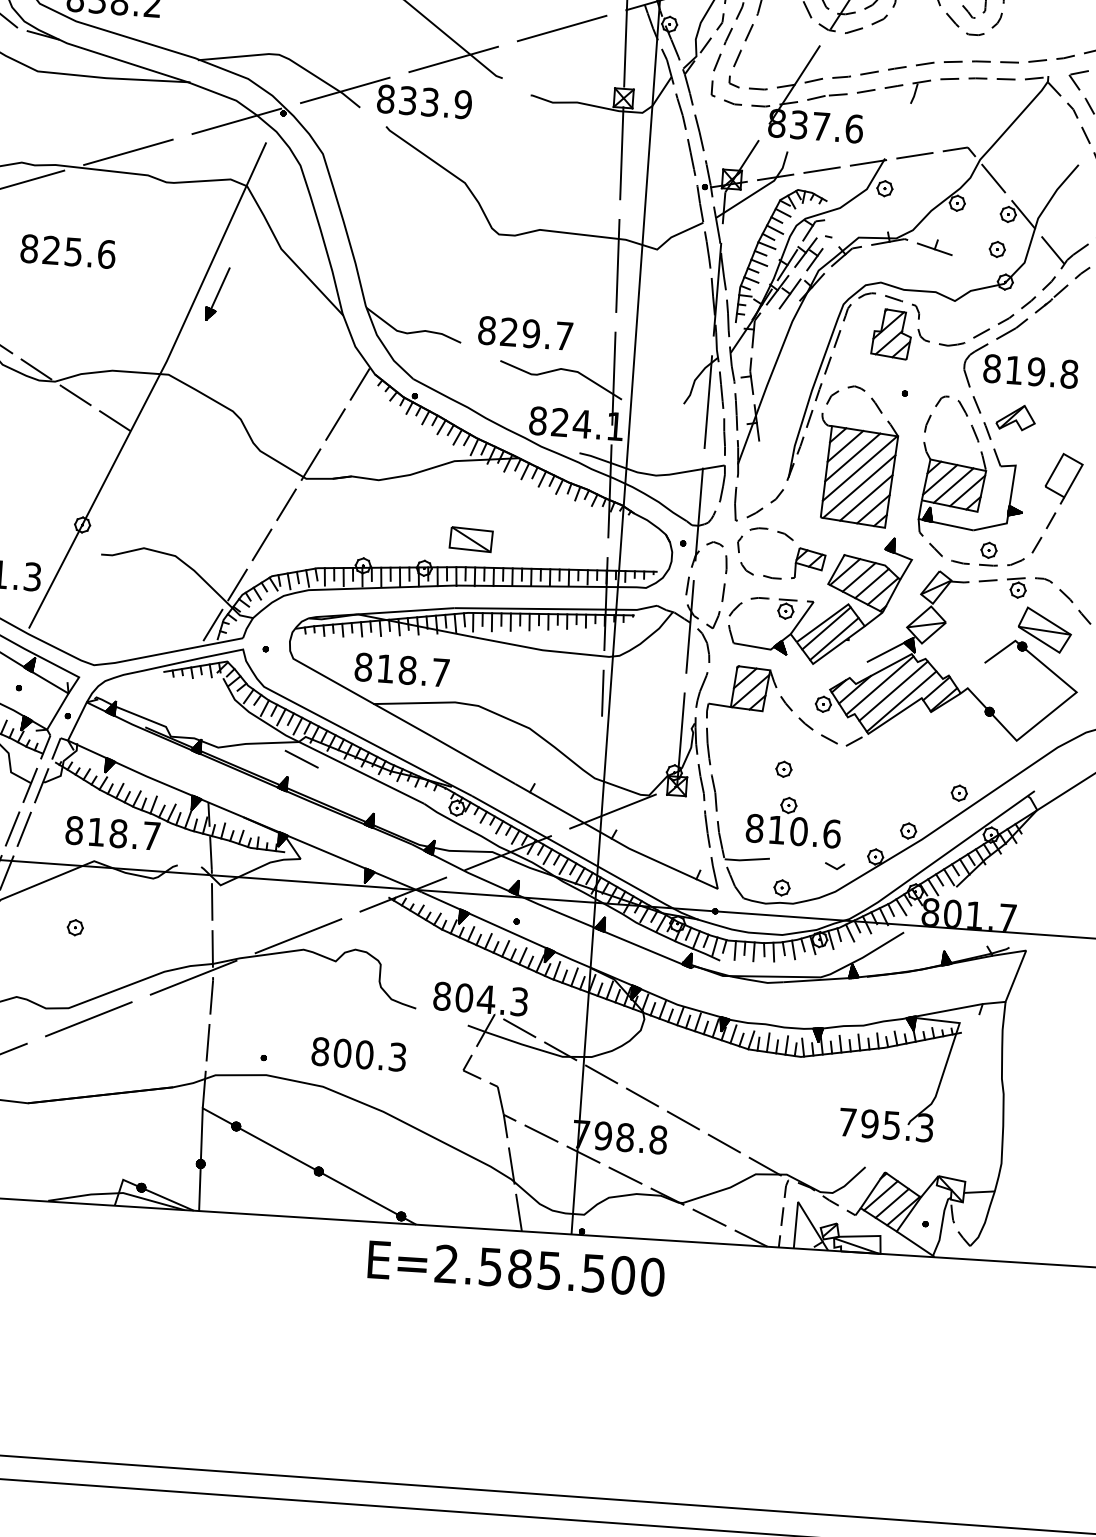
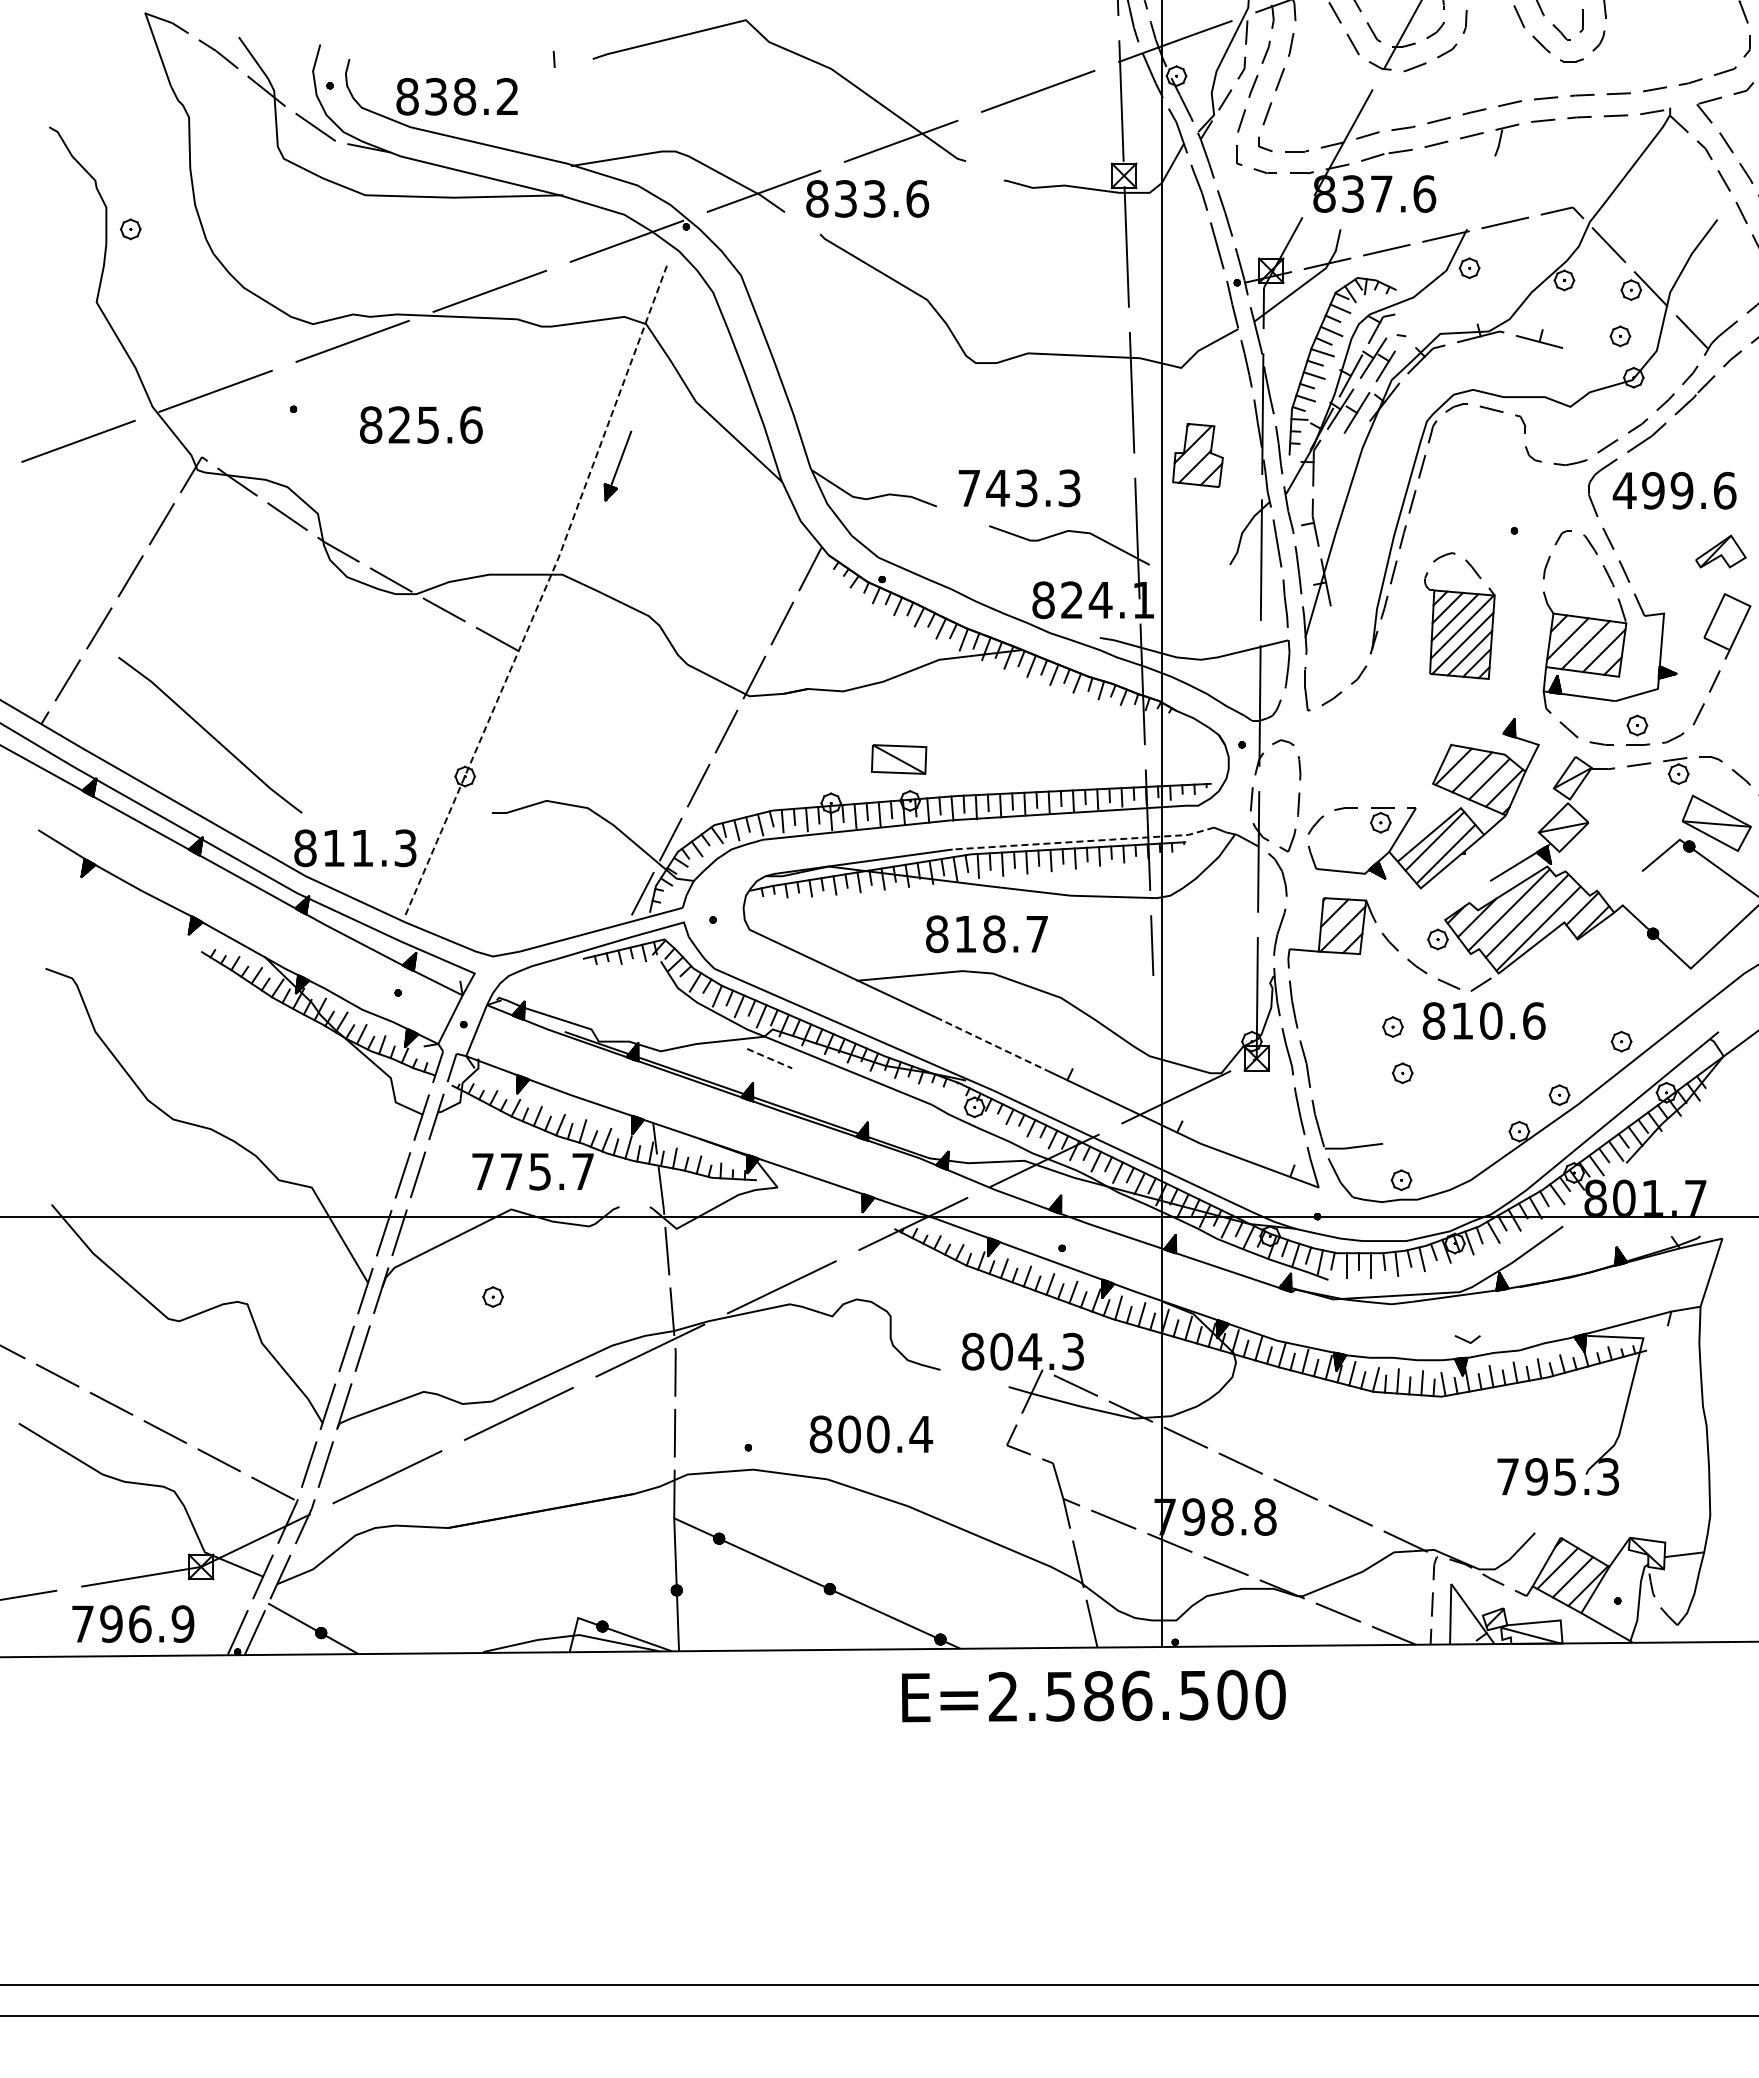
text: (463, 104) -> (917, 198), 833.9 -> 833.6
text: (525, 333) -> (1019, 488), 829.7 -> 743.3
part: (891, 334) -> (1197, 455), moved
text: (1030, 371) -> (1674, 490), 819.8 -> 499.6
line: (153, 387) -> (543, 592), solid -> dashed
part: (1015, 417) -> (1720, 551), moved
part: (857, 455) -> (1459, 615), size x0.7
part: (471, 539) -> (899, 759), moved
part: (795, 559) -> (1388, 755), removed
line: (556, 609) -> (1084, 841), solid -> dashed
text: (401, 670) -> (986, 934), moved
line: (301, 759) -> (769, 1058), solid -> dashed
line: (474, 760) -> (992, 1044), solid -> dashed
text: (793, 830) -> (1483, 1020), moved
text: (96, 831) -> (511, 1171), 818.7 -> 775.7
line: (834, 867) -> (1467, 1340), moved
text: (397, 1057) -> (921, 1434), 800.3 -> 800.4
text: (550, 1270) -> (1137, 1695), E=2.585.500 -> E=2.586.500

